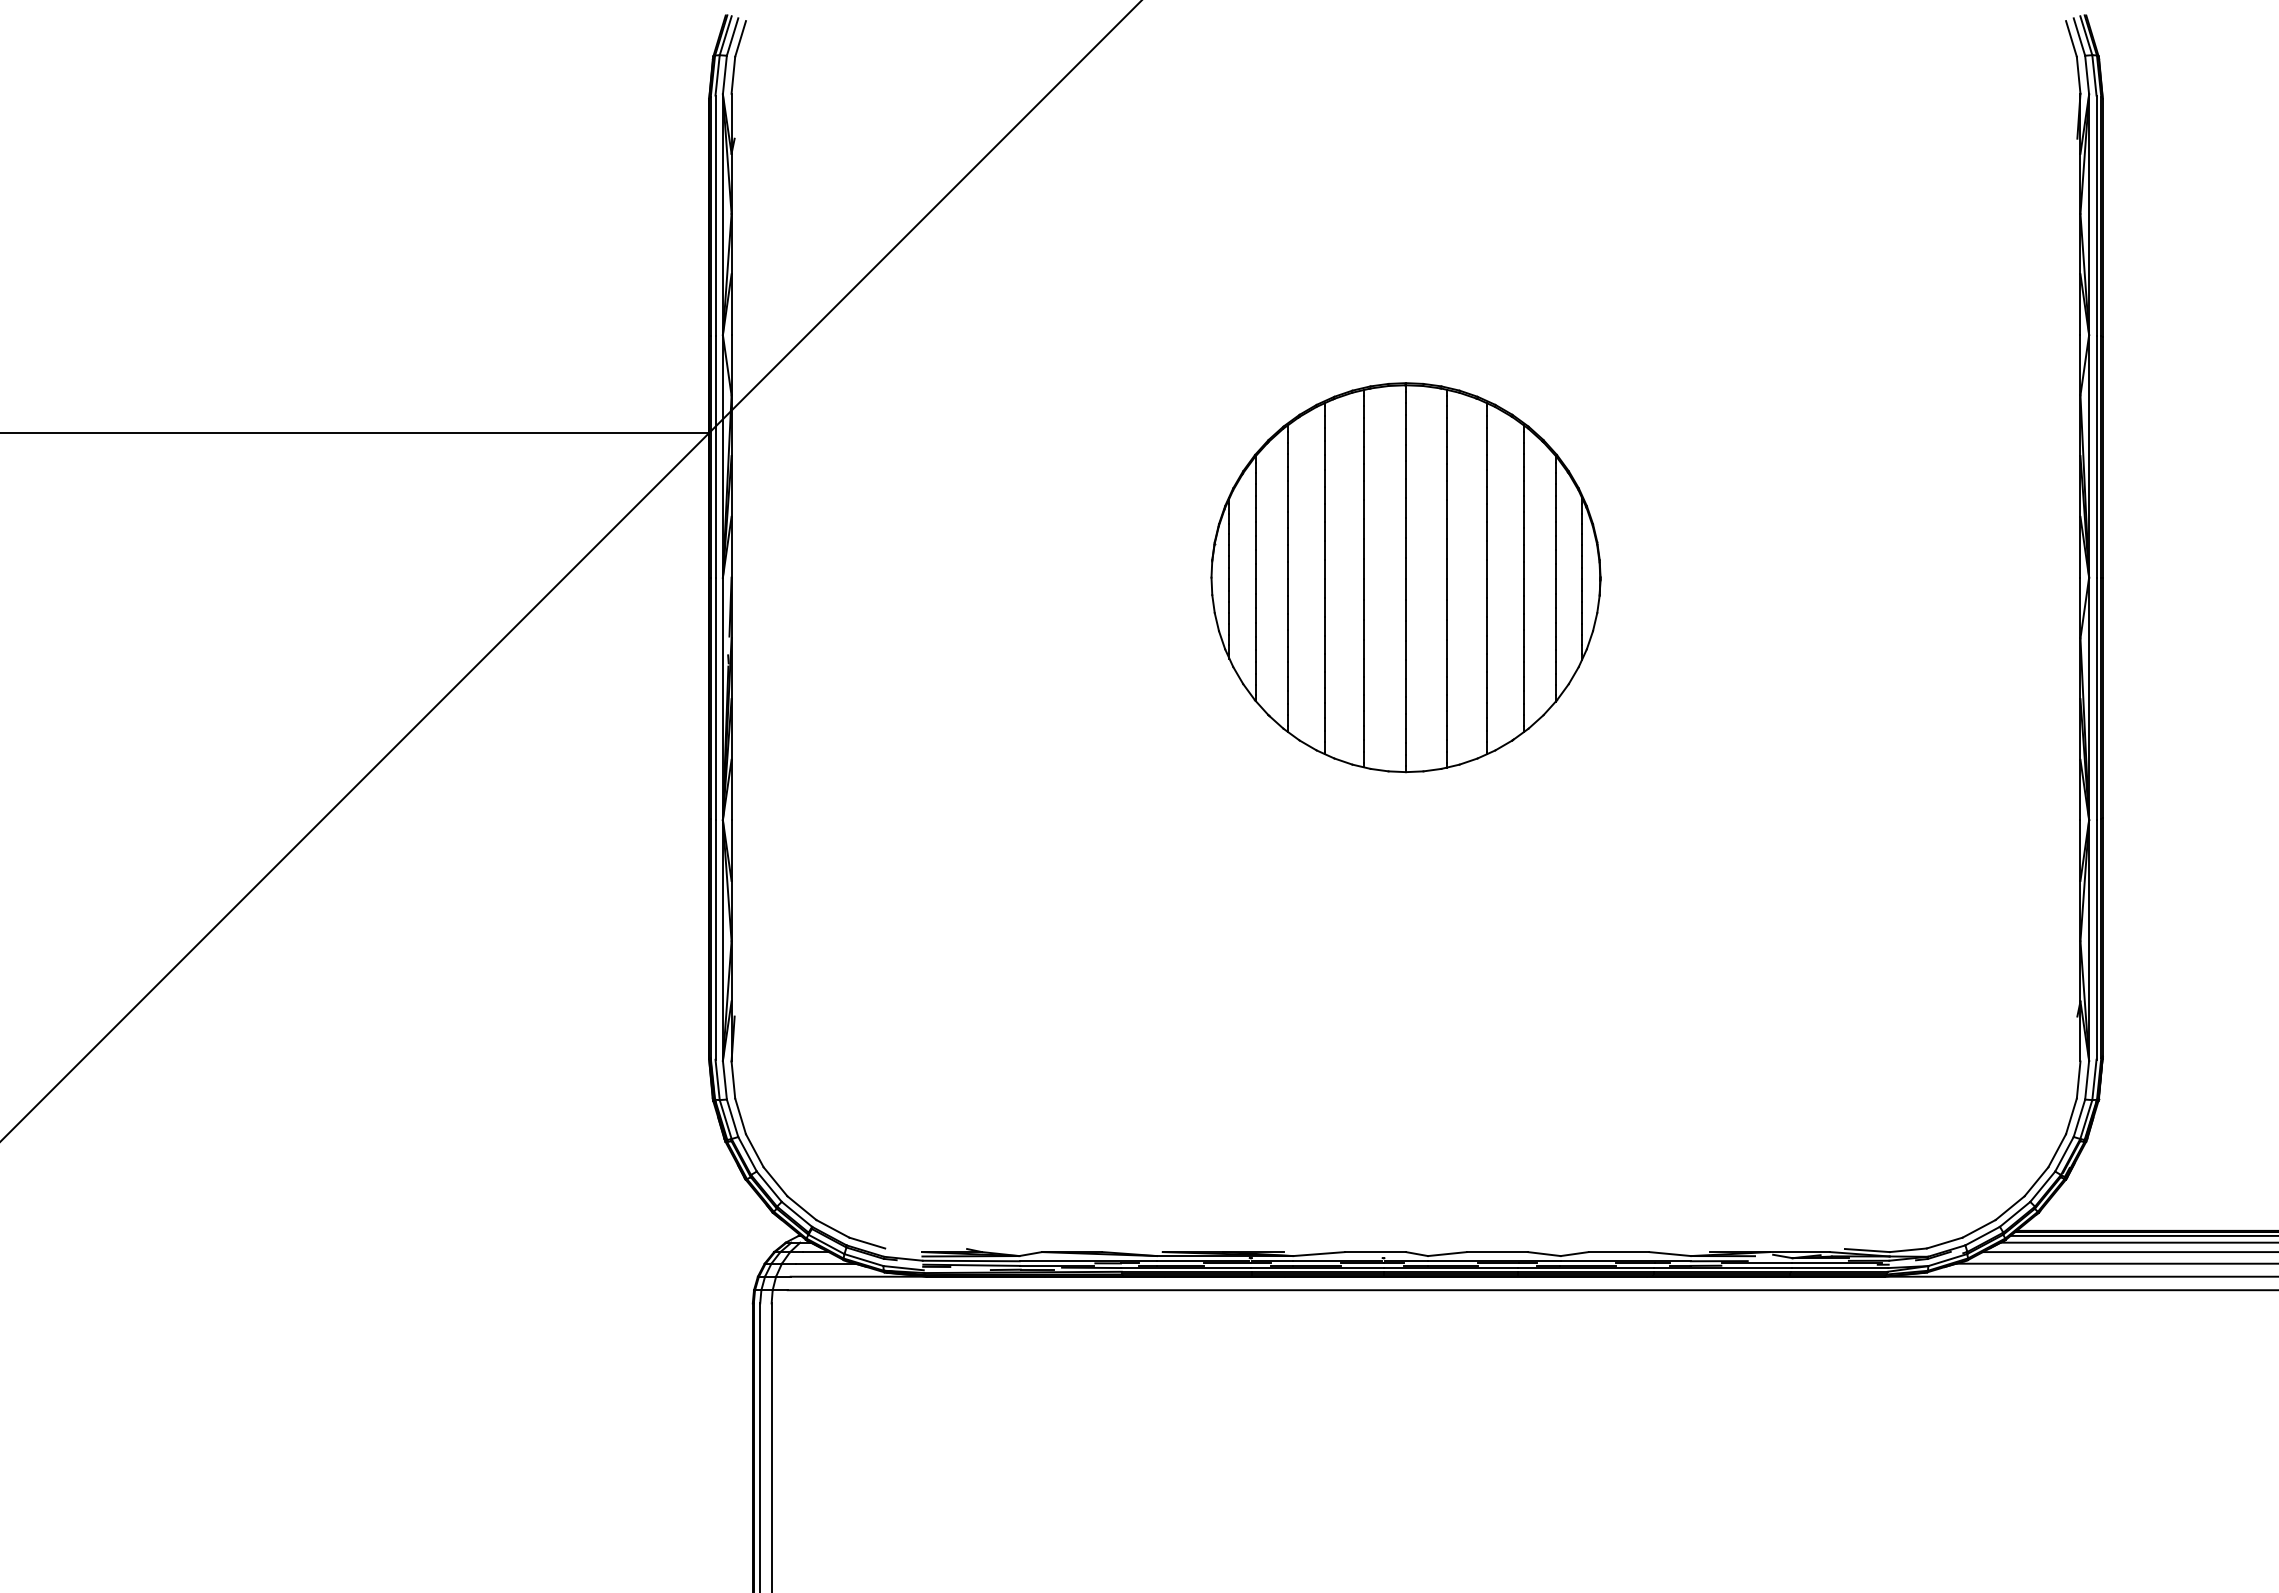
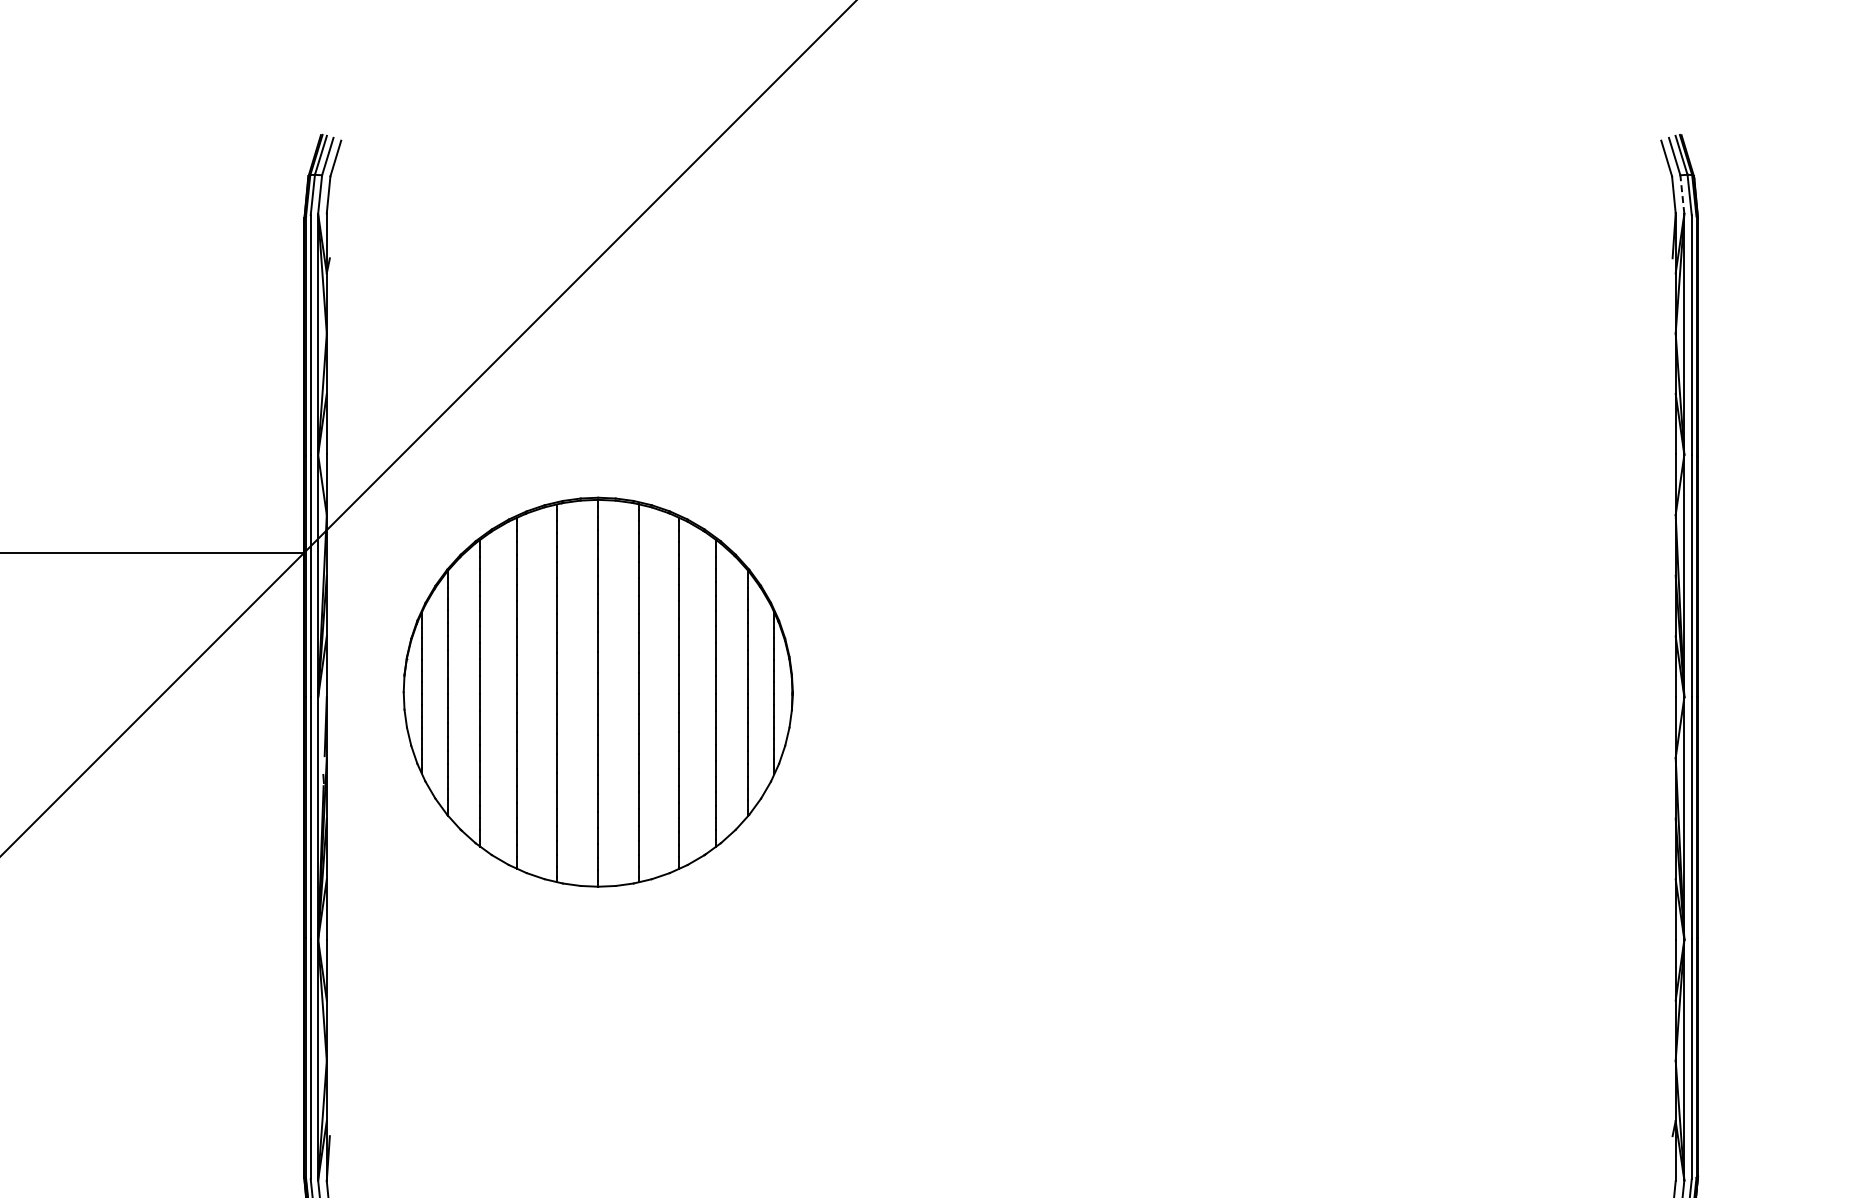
line: (2087, 74) -> (1682, 194), solid -> dashed
part: (1405, 577) -> (597, 692), moved

